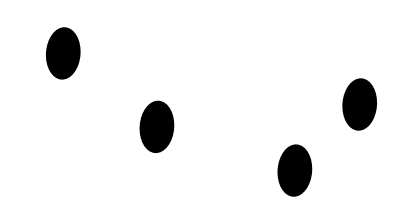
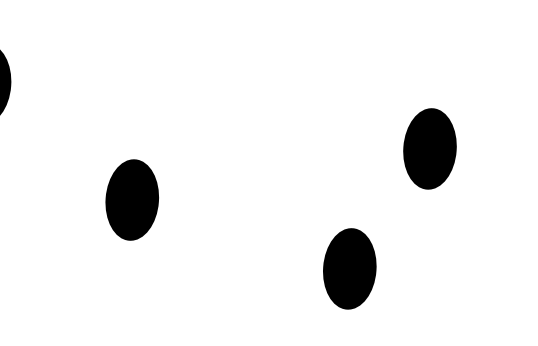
part: (359, 104) -> (429, 148), moved

